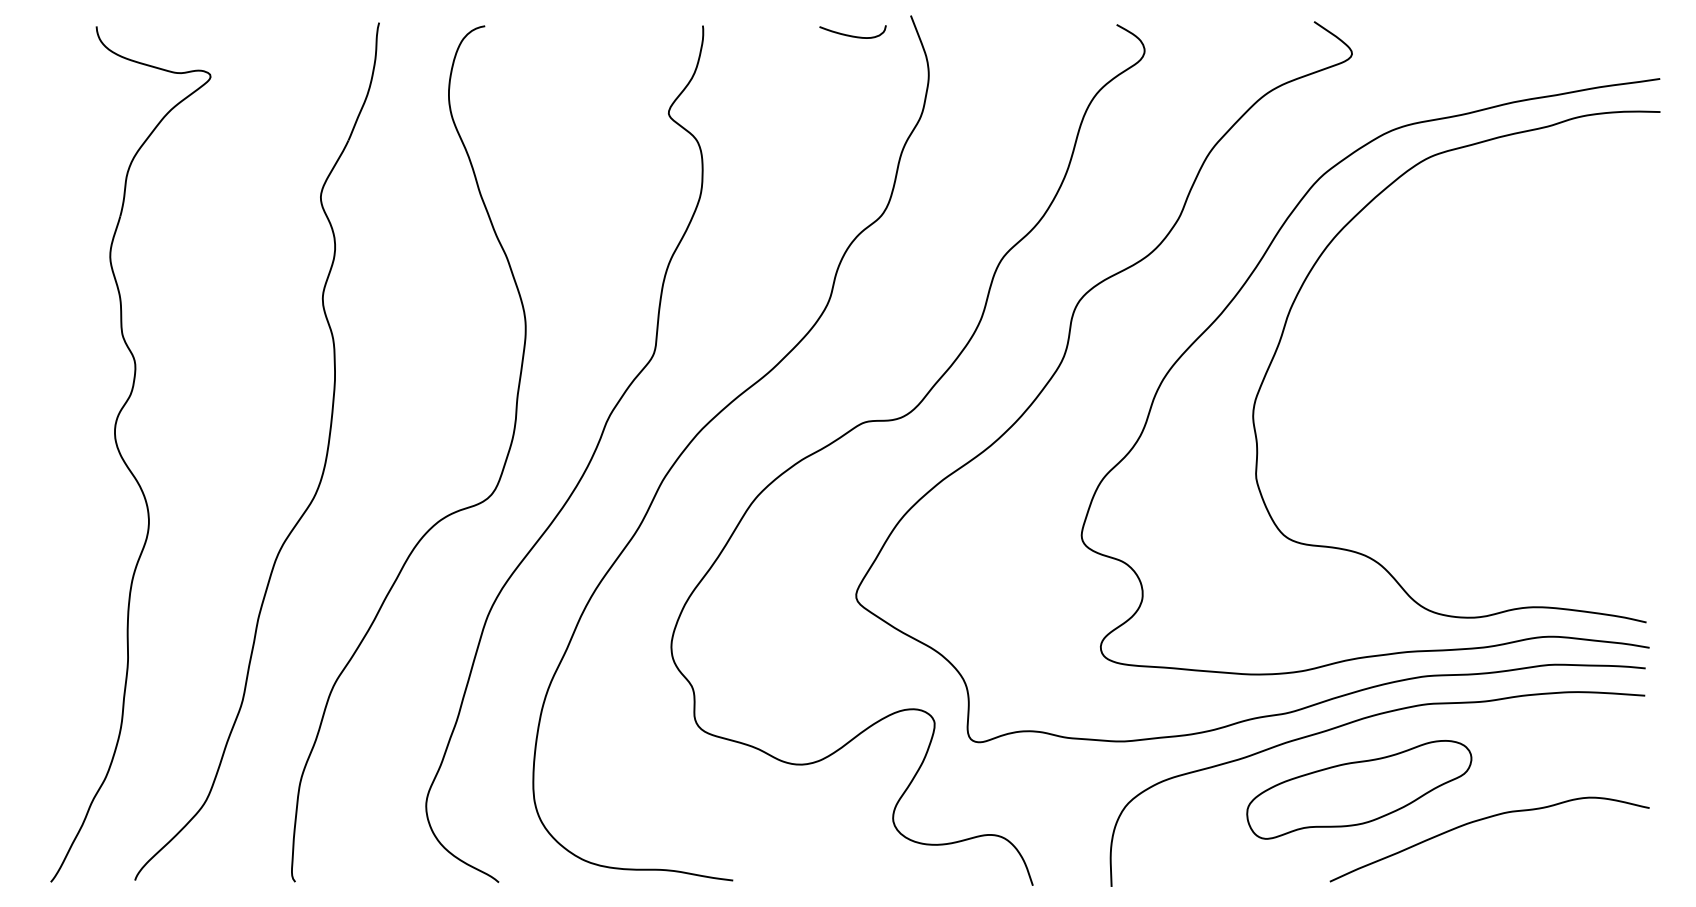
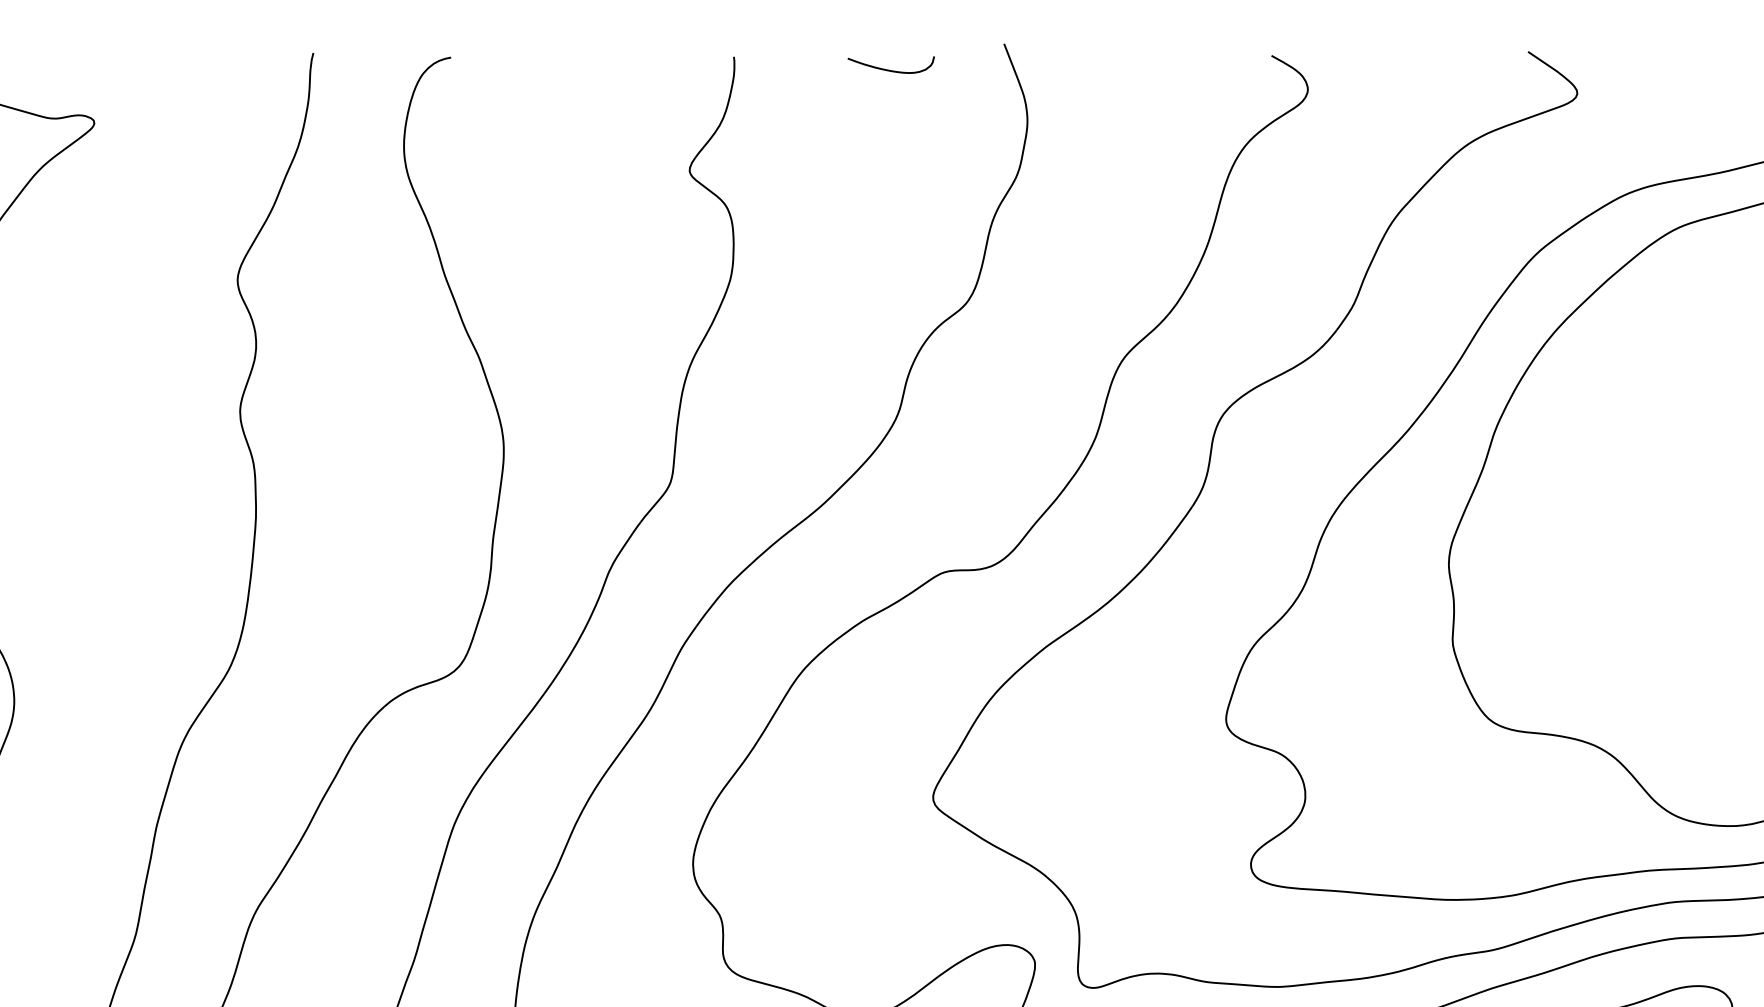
curve: (852, 35) -> (890, 69), moved

